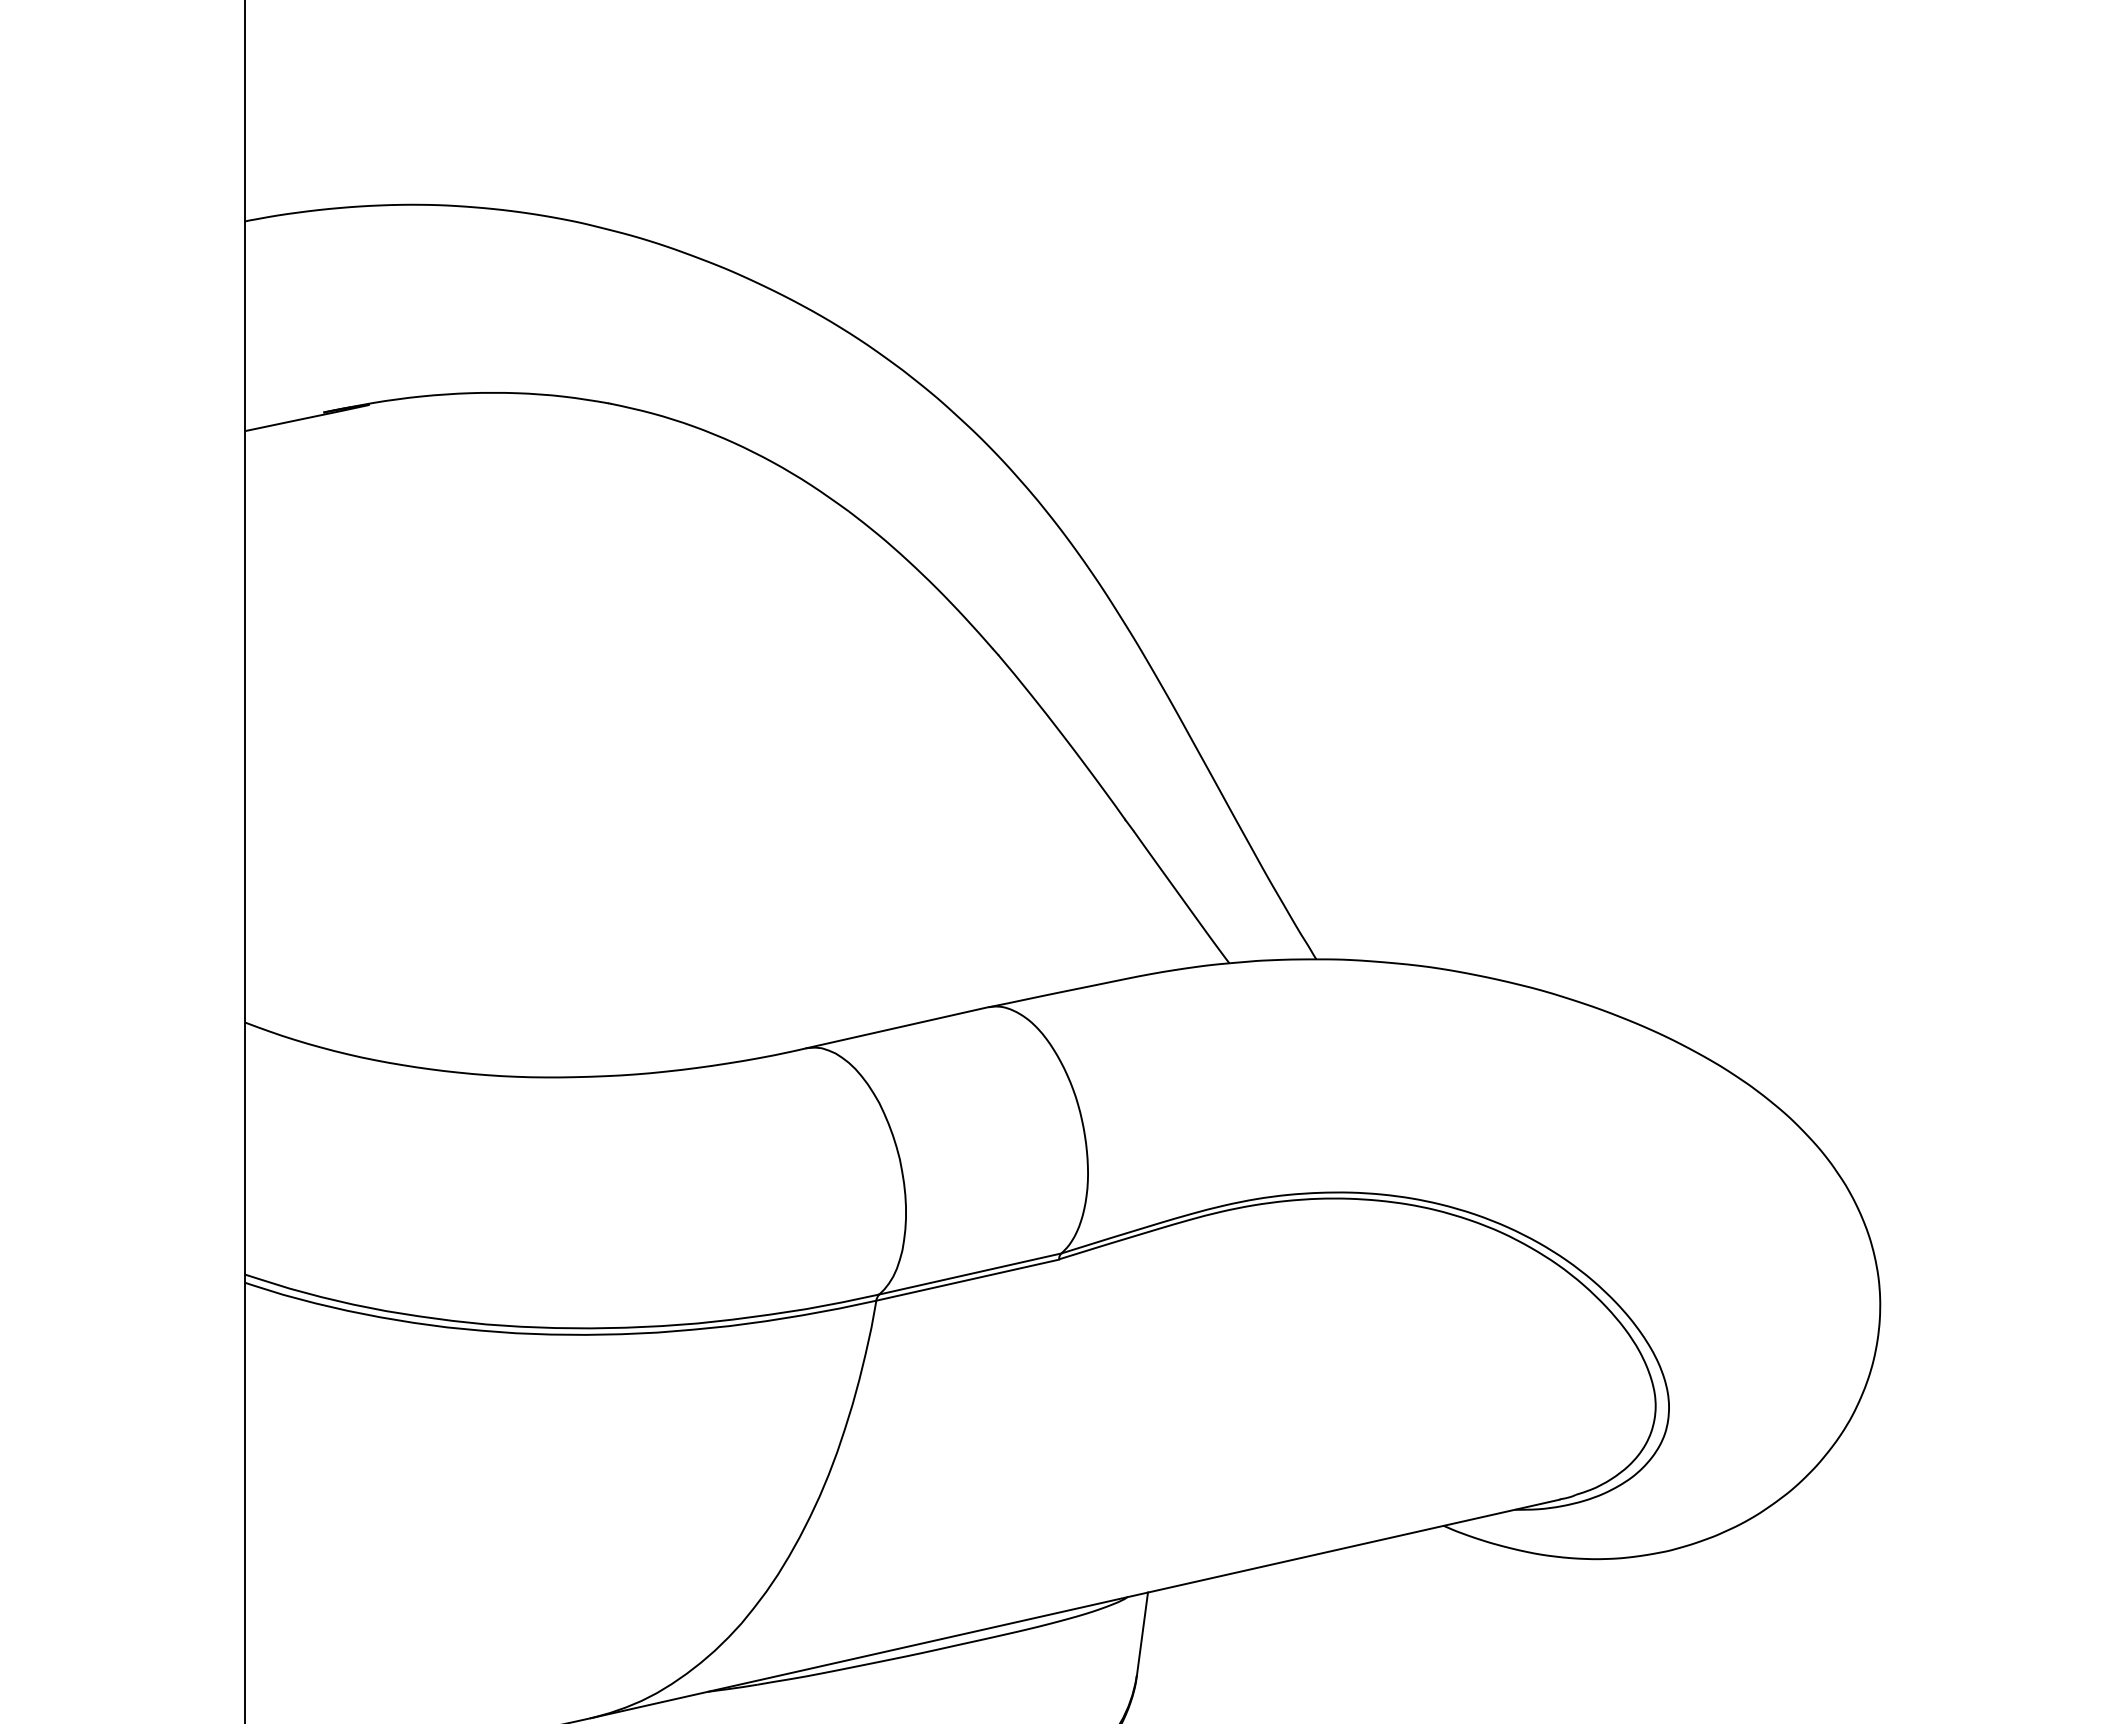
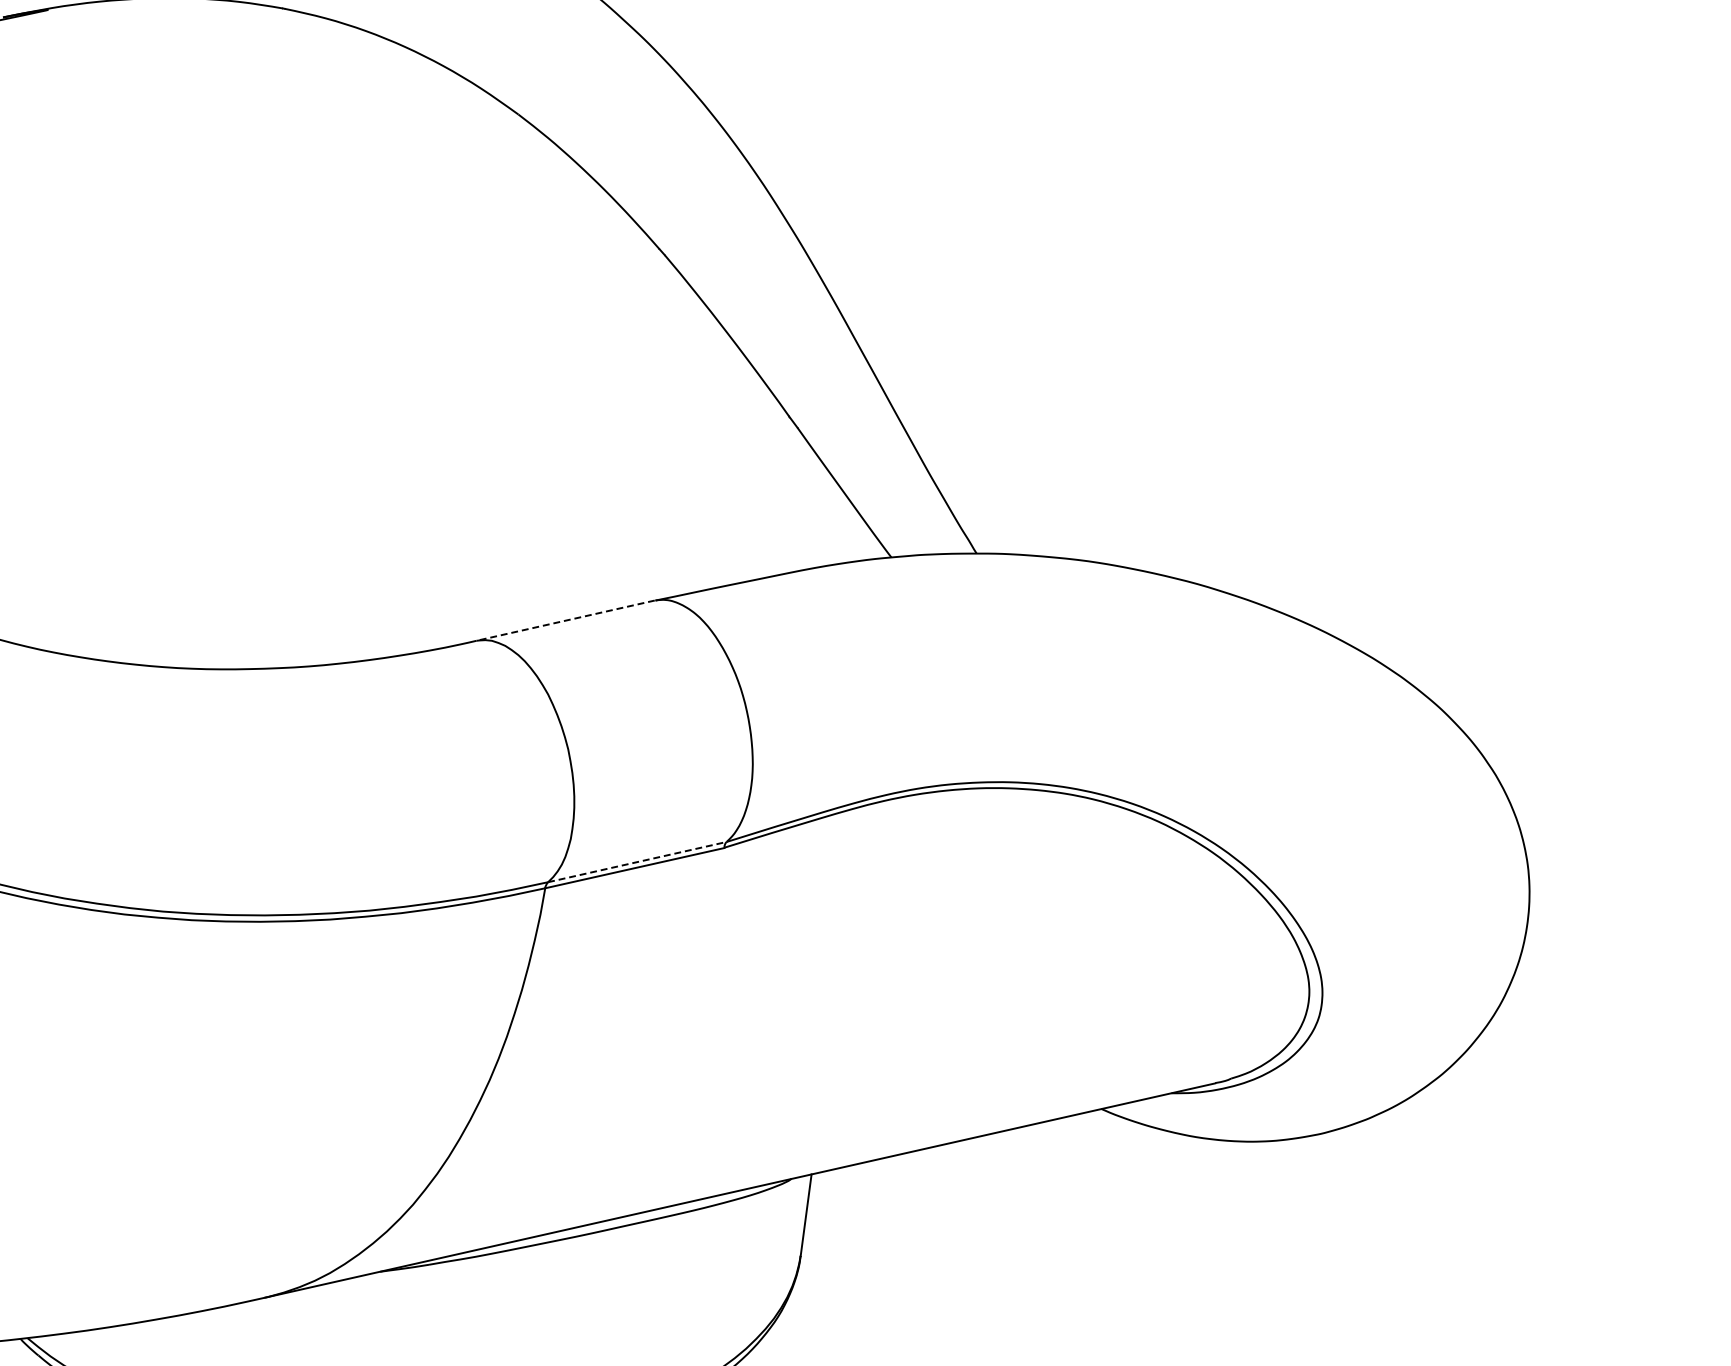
line: (896, 1027) -> (564, 620), solid -> dashed
line: (970, 1273) -> (637, 861), solid -> dashed

